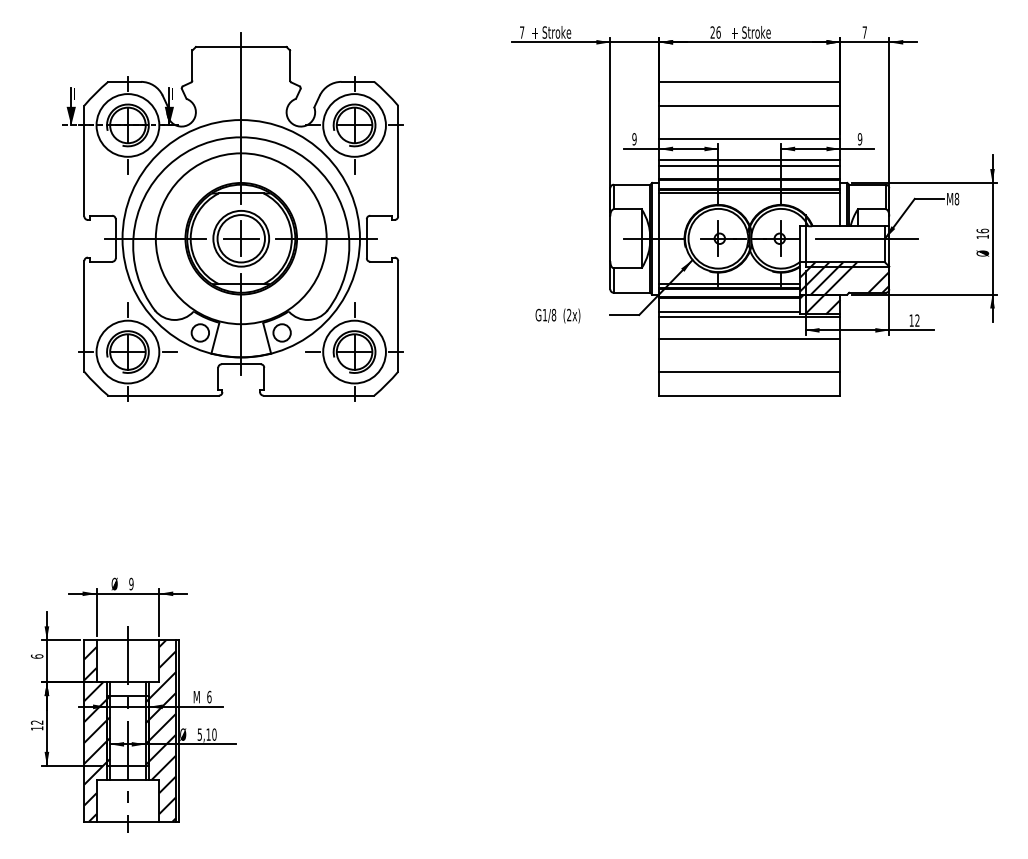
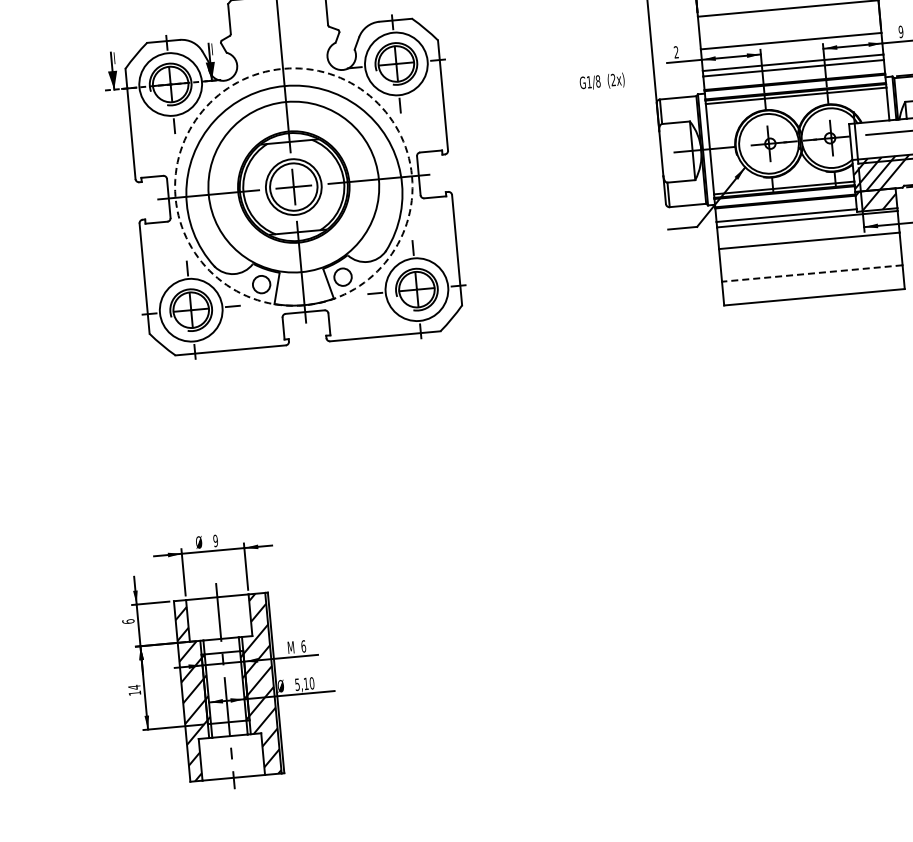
text: (634, 139) -> (676, 52), 9 -> 2
circle: (240, 238) -> (293, 186), solid -> dashed
text: (557, 315) -> (601, 81), moved
line: (749, 371) -> (811, 273), solid -> dashed
text: (37, 722) -> (134, 687), 12 -> 14

